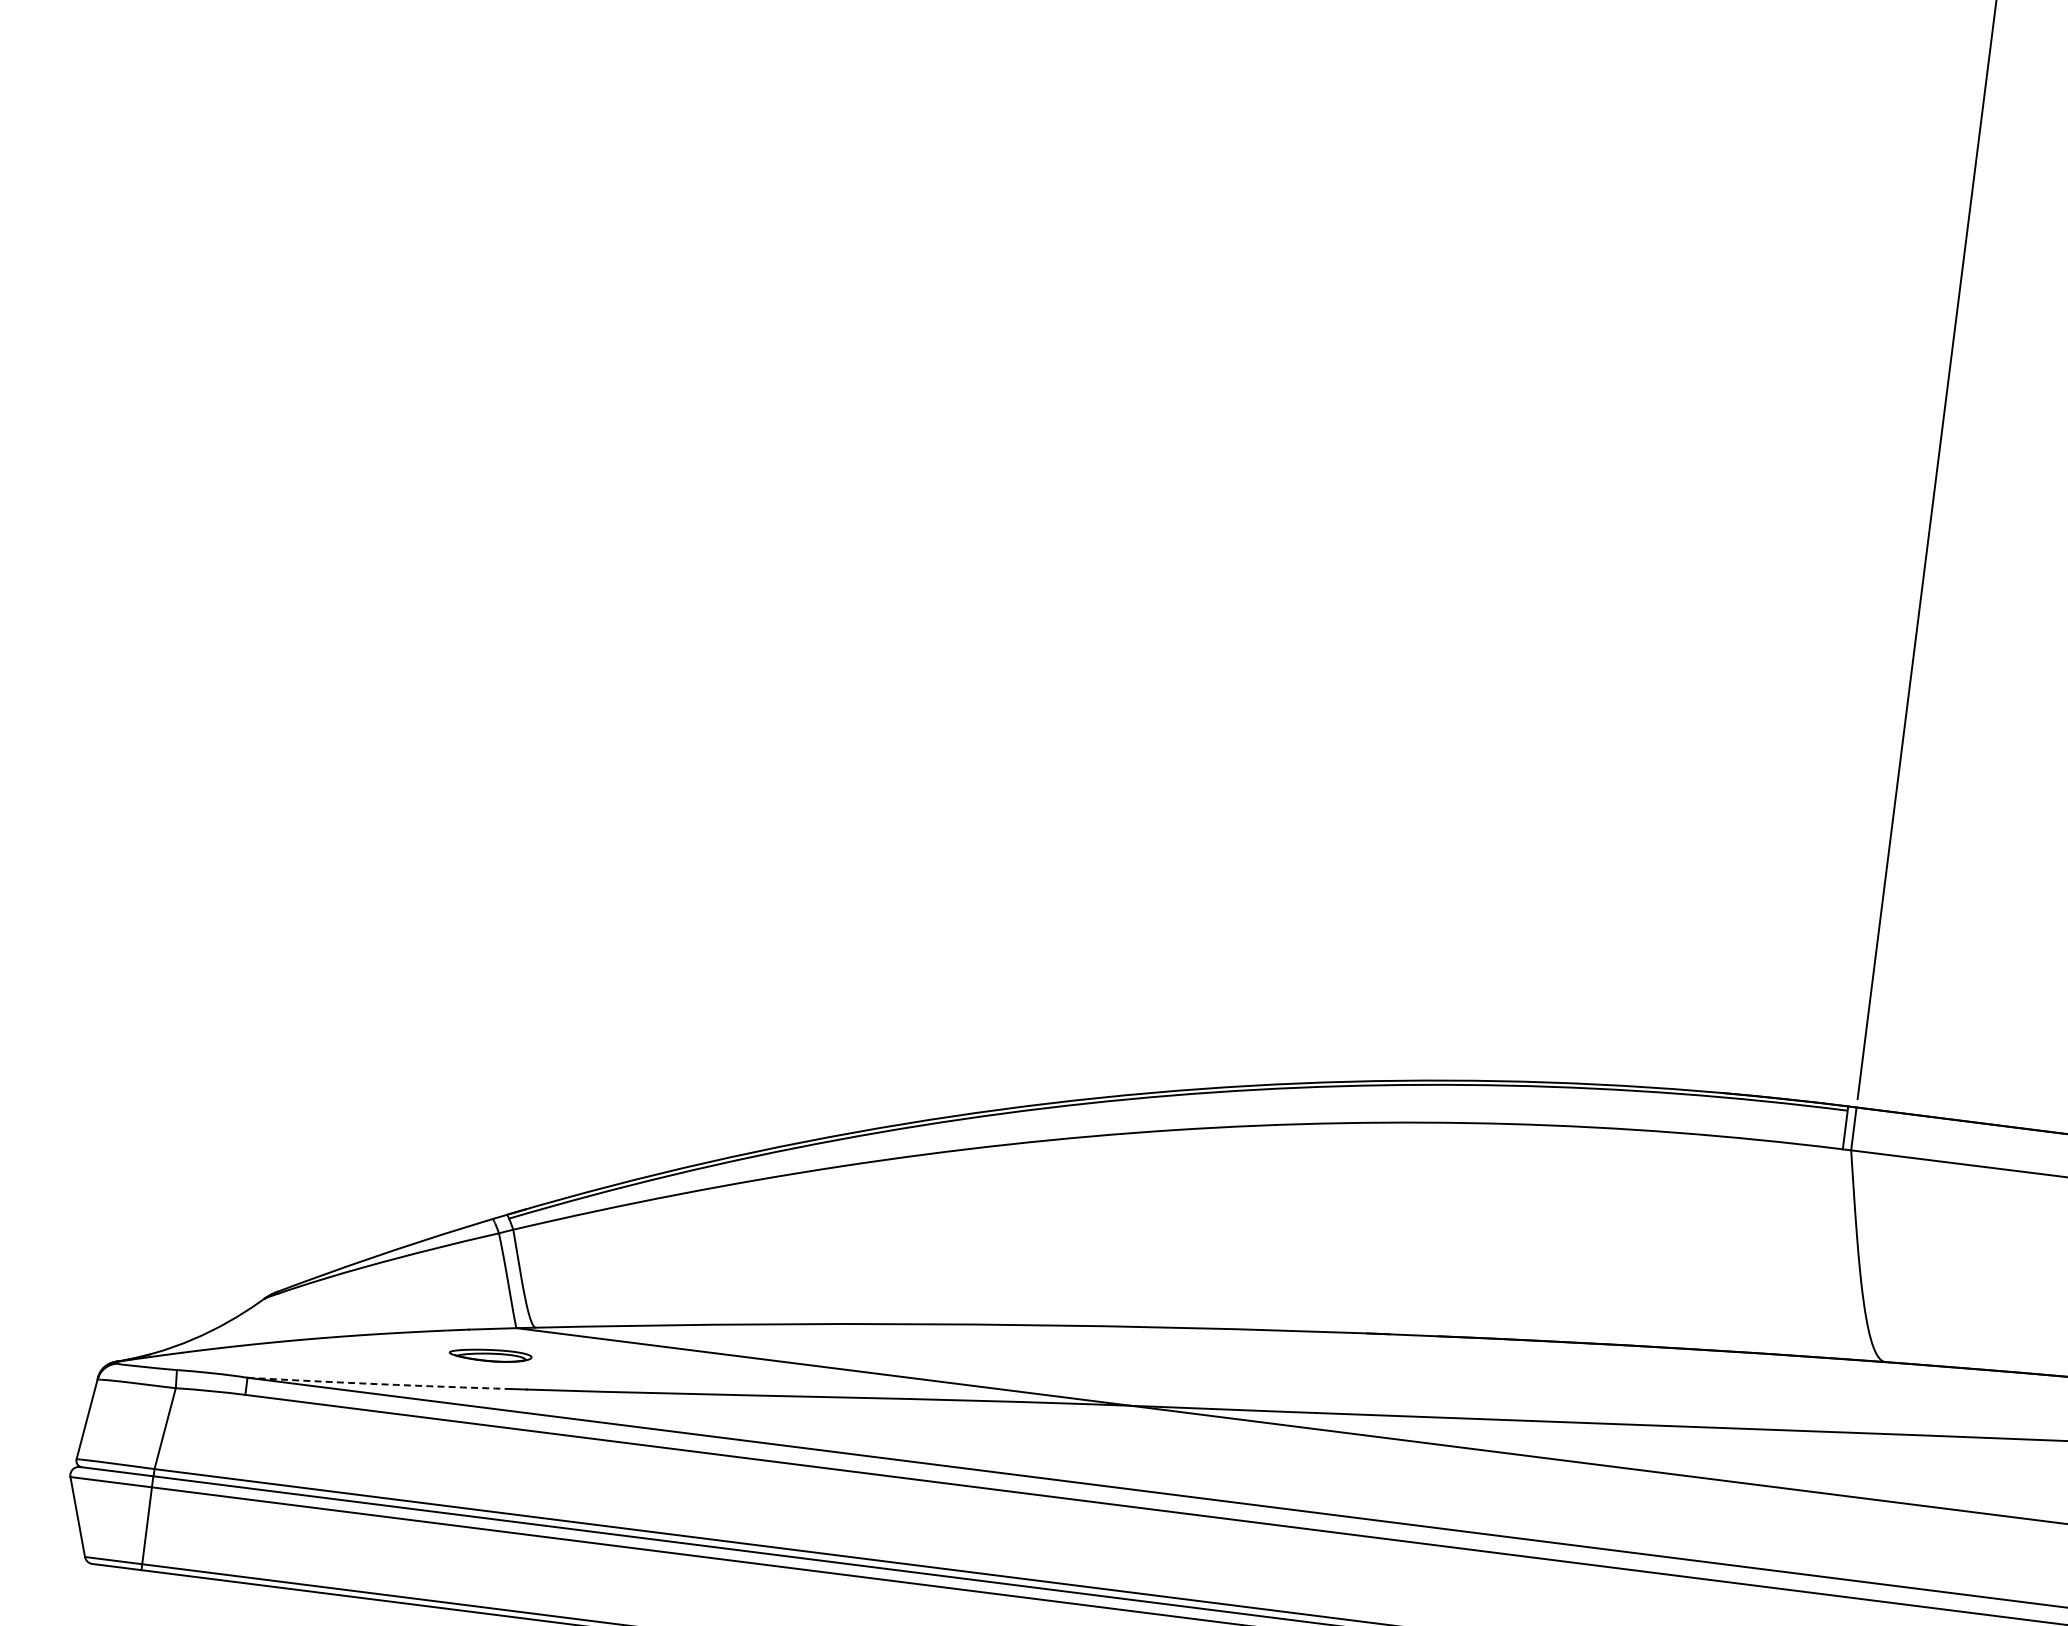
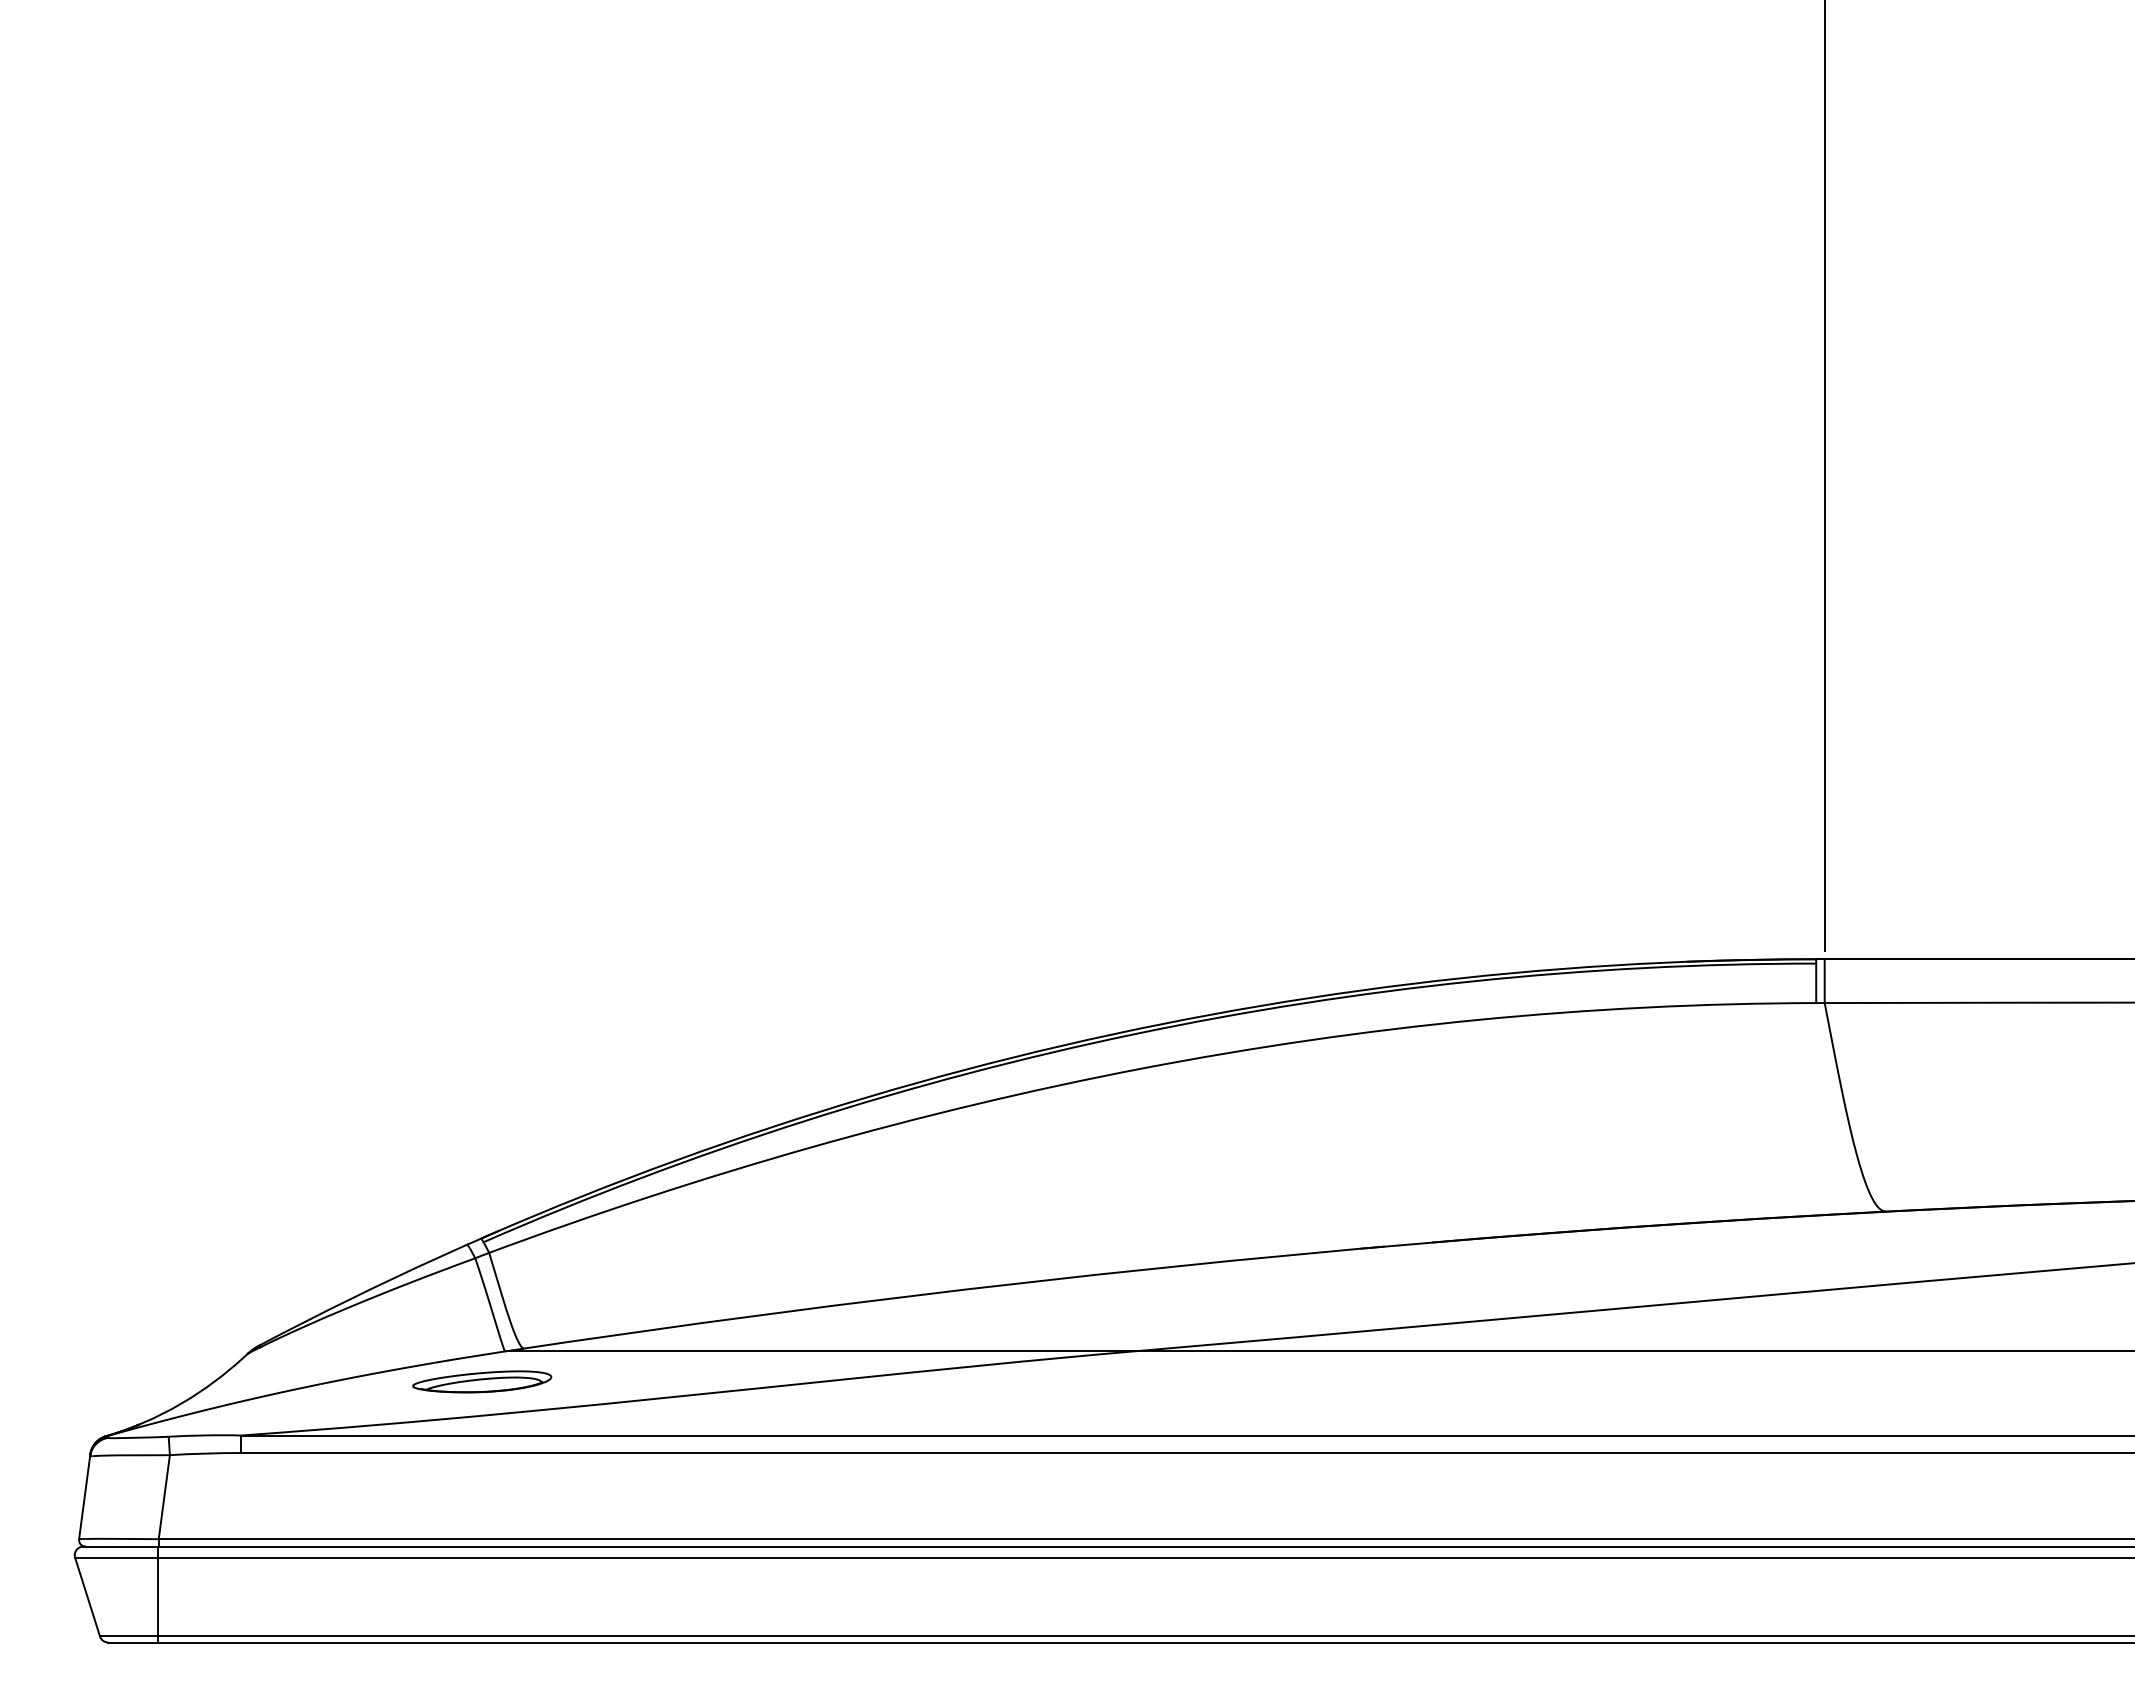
part: (490, 1354) -> (482, 1381), size x1.67
arc: (379, 1384) -> (374, 1425), dashed -> solid

